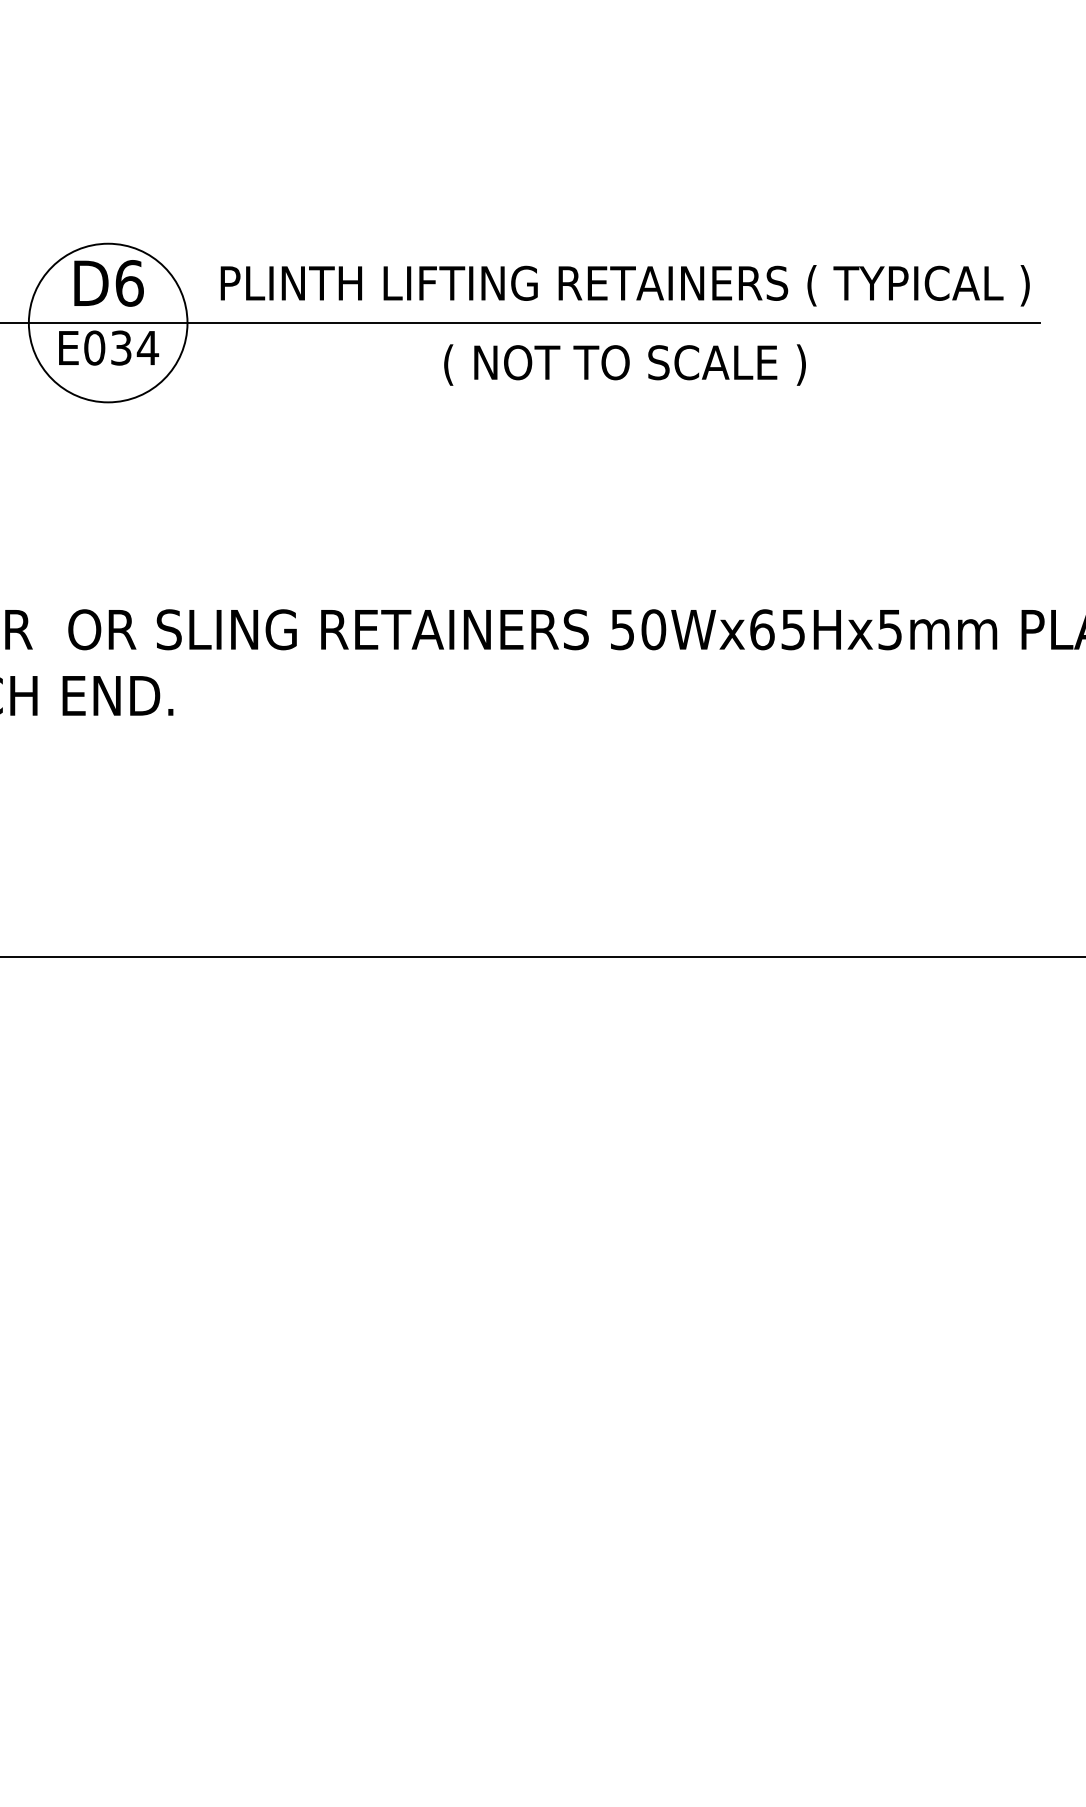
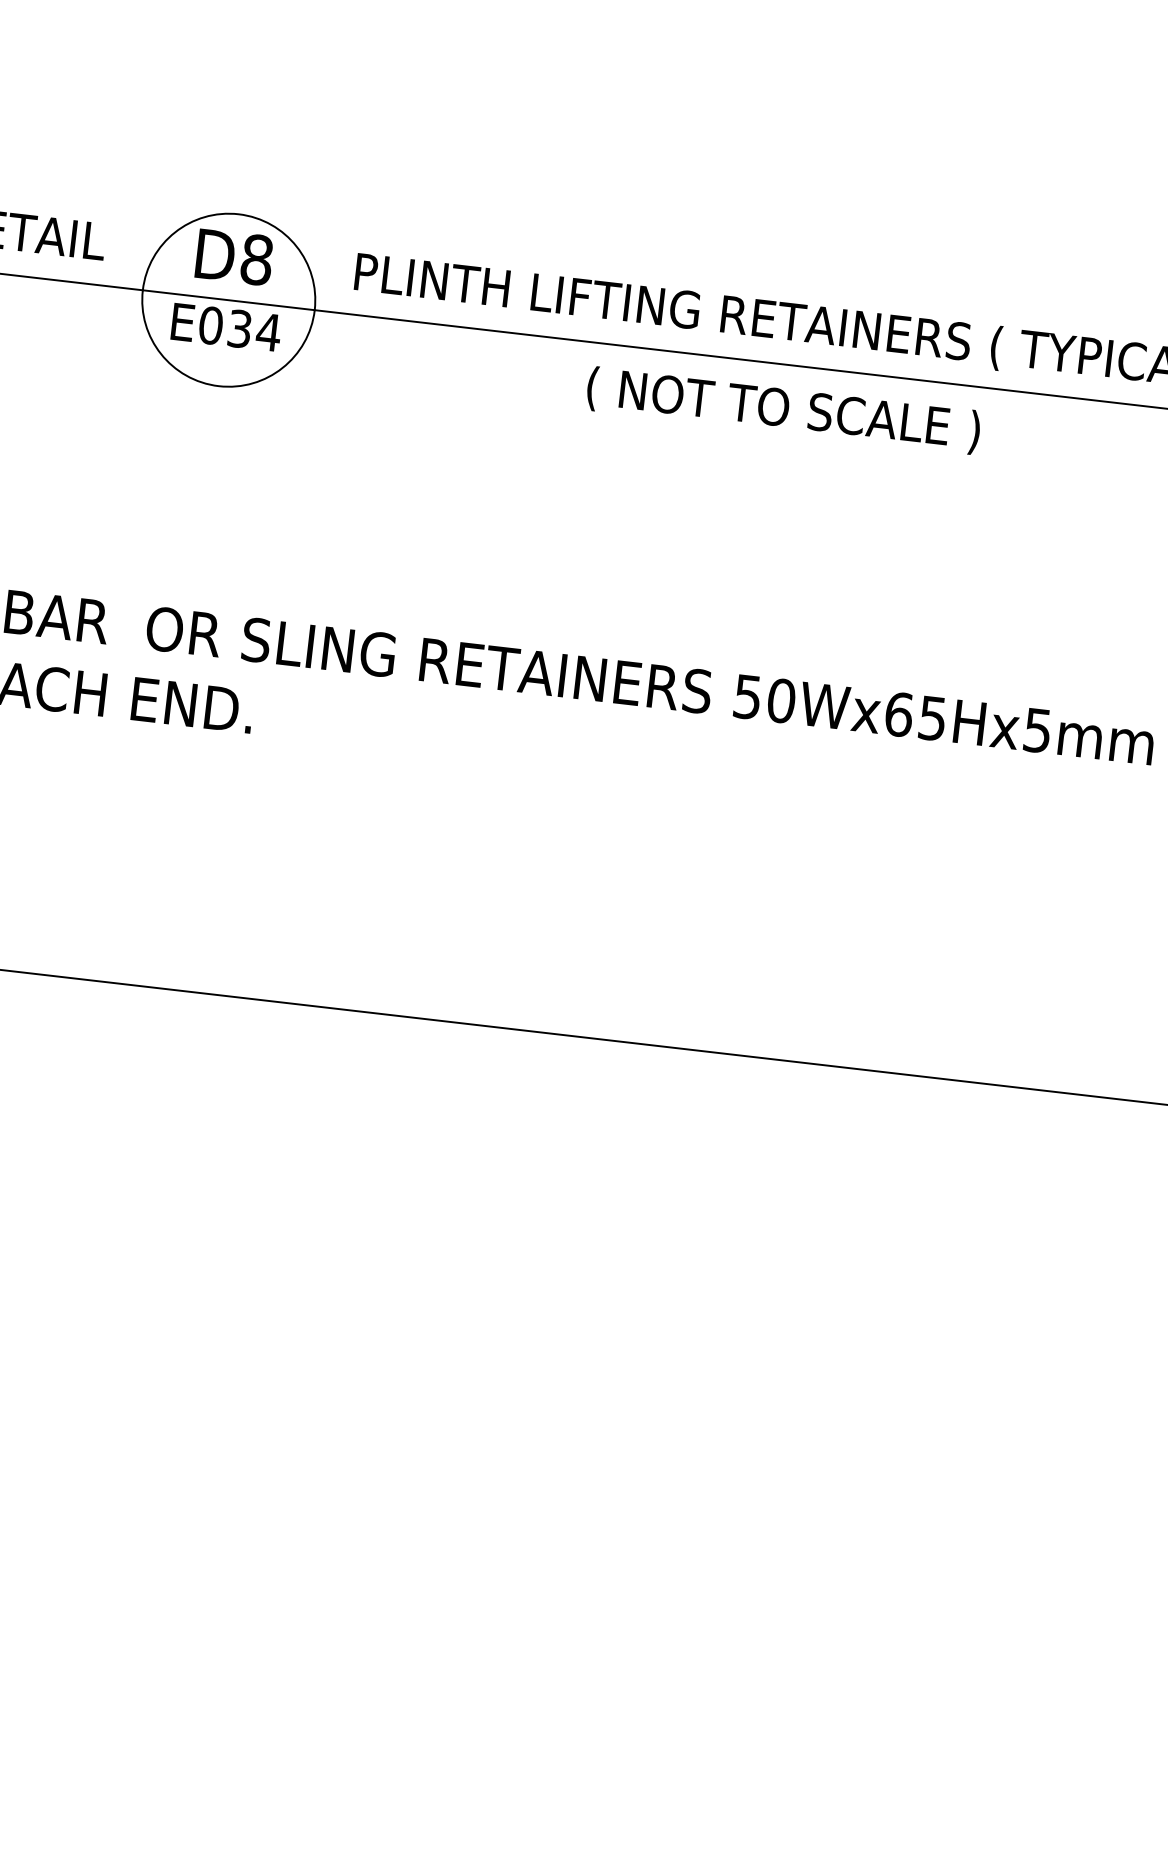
text: (129, 283) -> (256, 260), D6 -> D8

